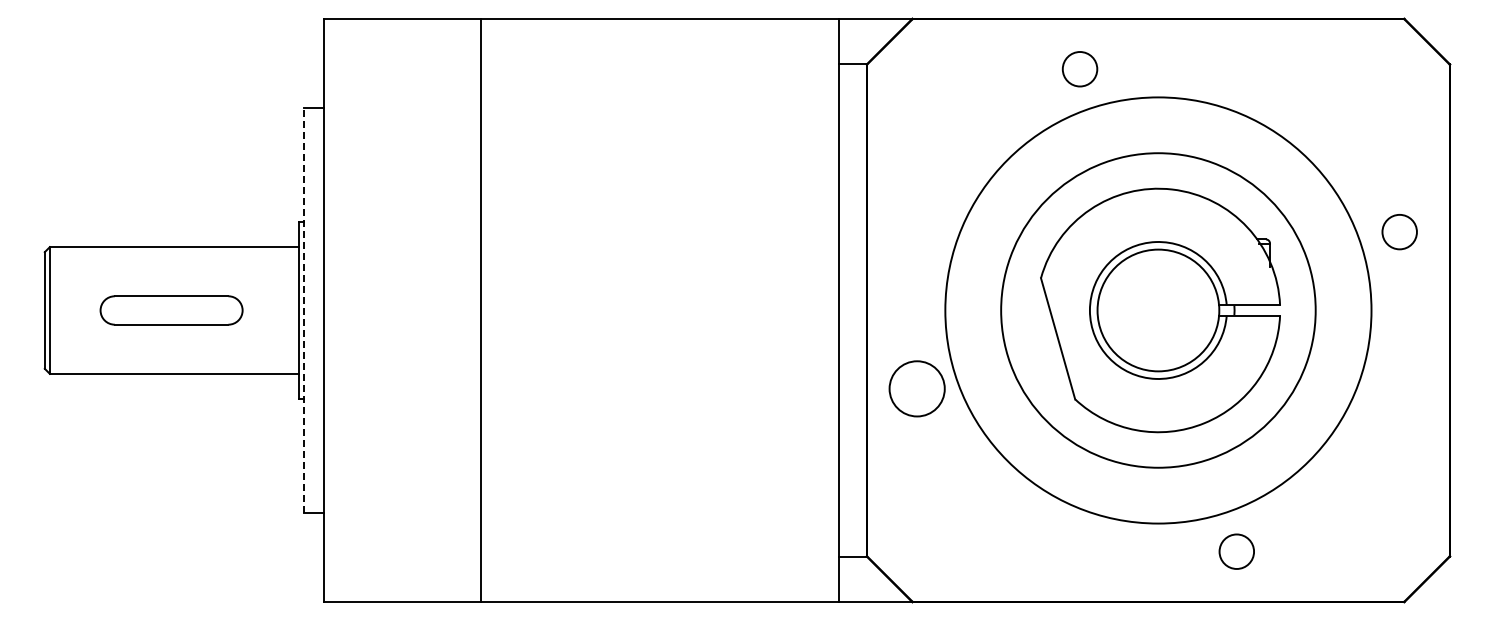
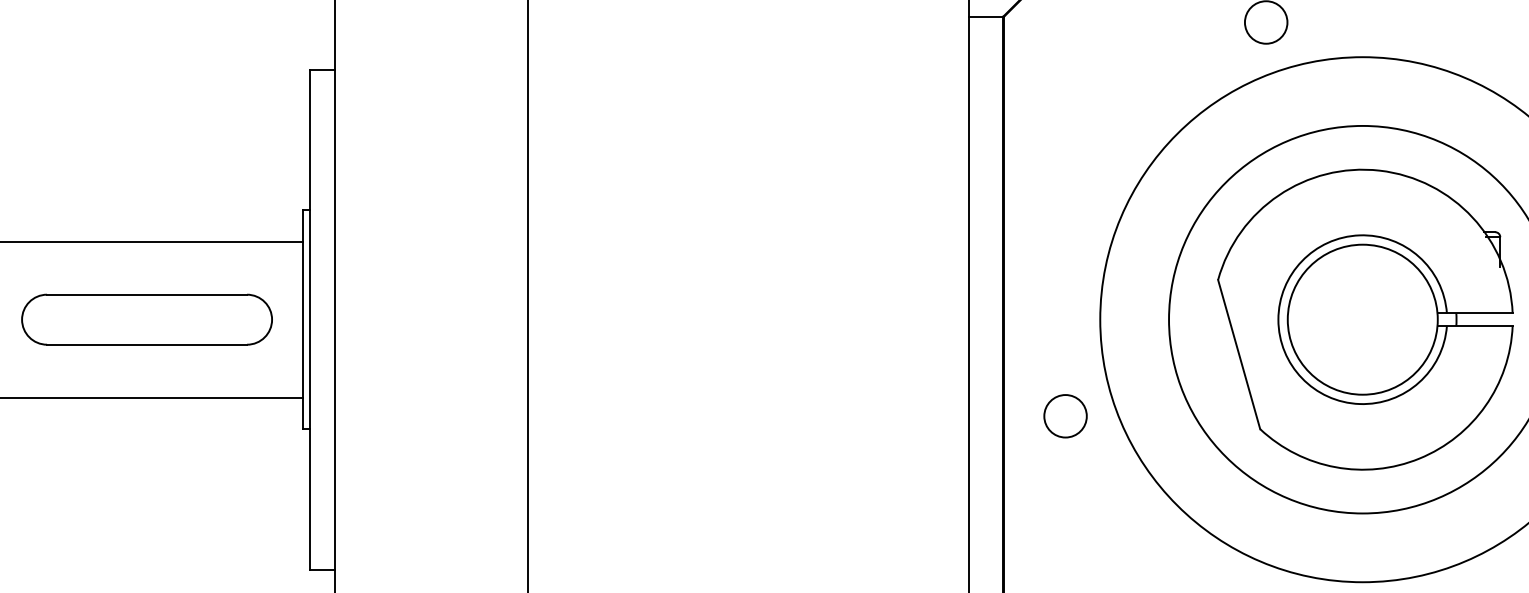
part: (171, 310) -> (146, 319), size x1.43
line: (303, 310) -> (309, 319), dashed -> solid
circle: (916, 388) -> (1064, 415), size x0.62

